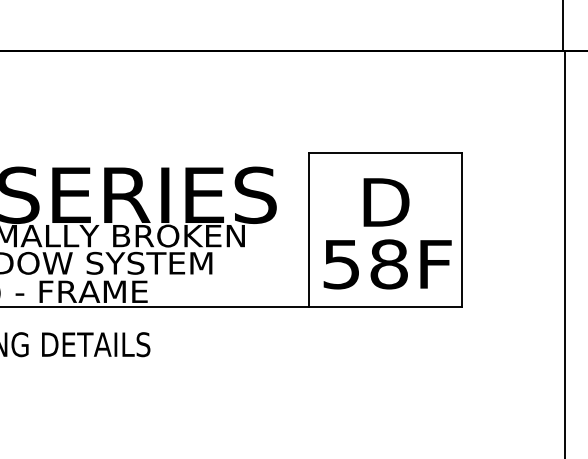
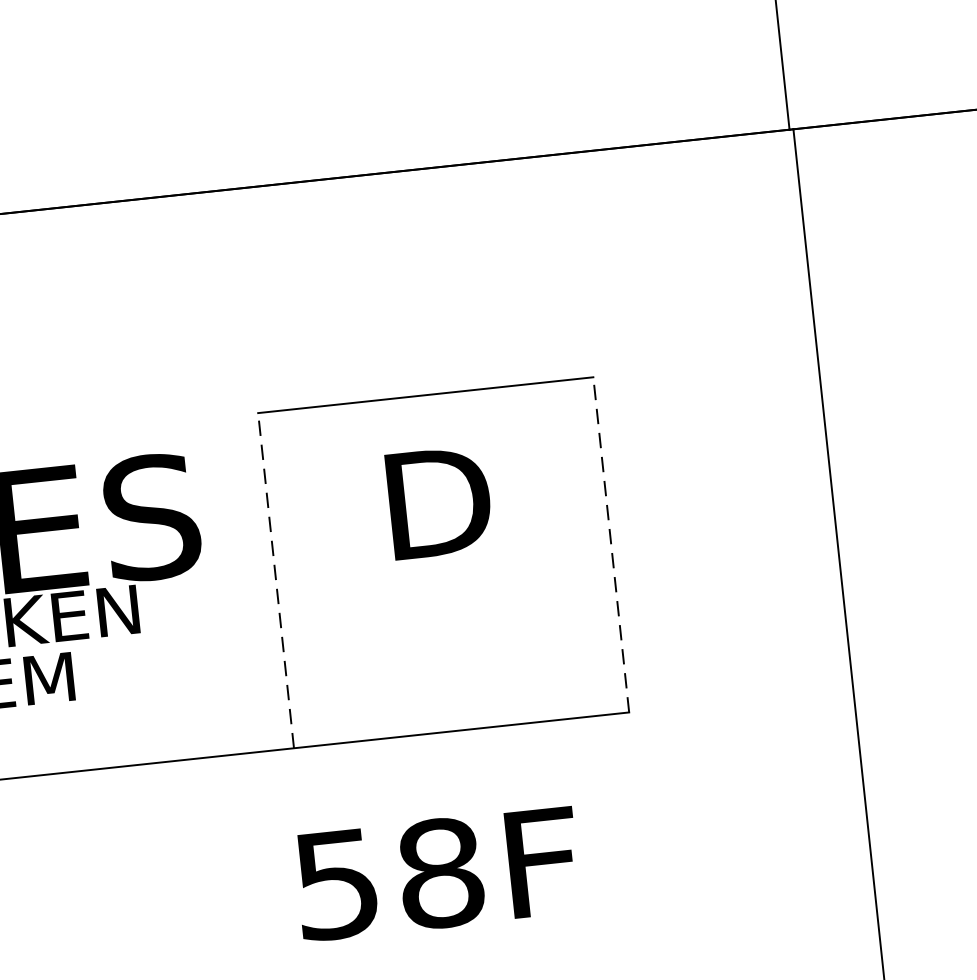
line: (308, 229) -> (275, 579), solid -> dashed
line: (462, 229) -> (611, 543), solid -> dashed
text: (387, 264) -> (437, 873), moved

